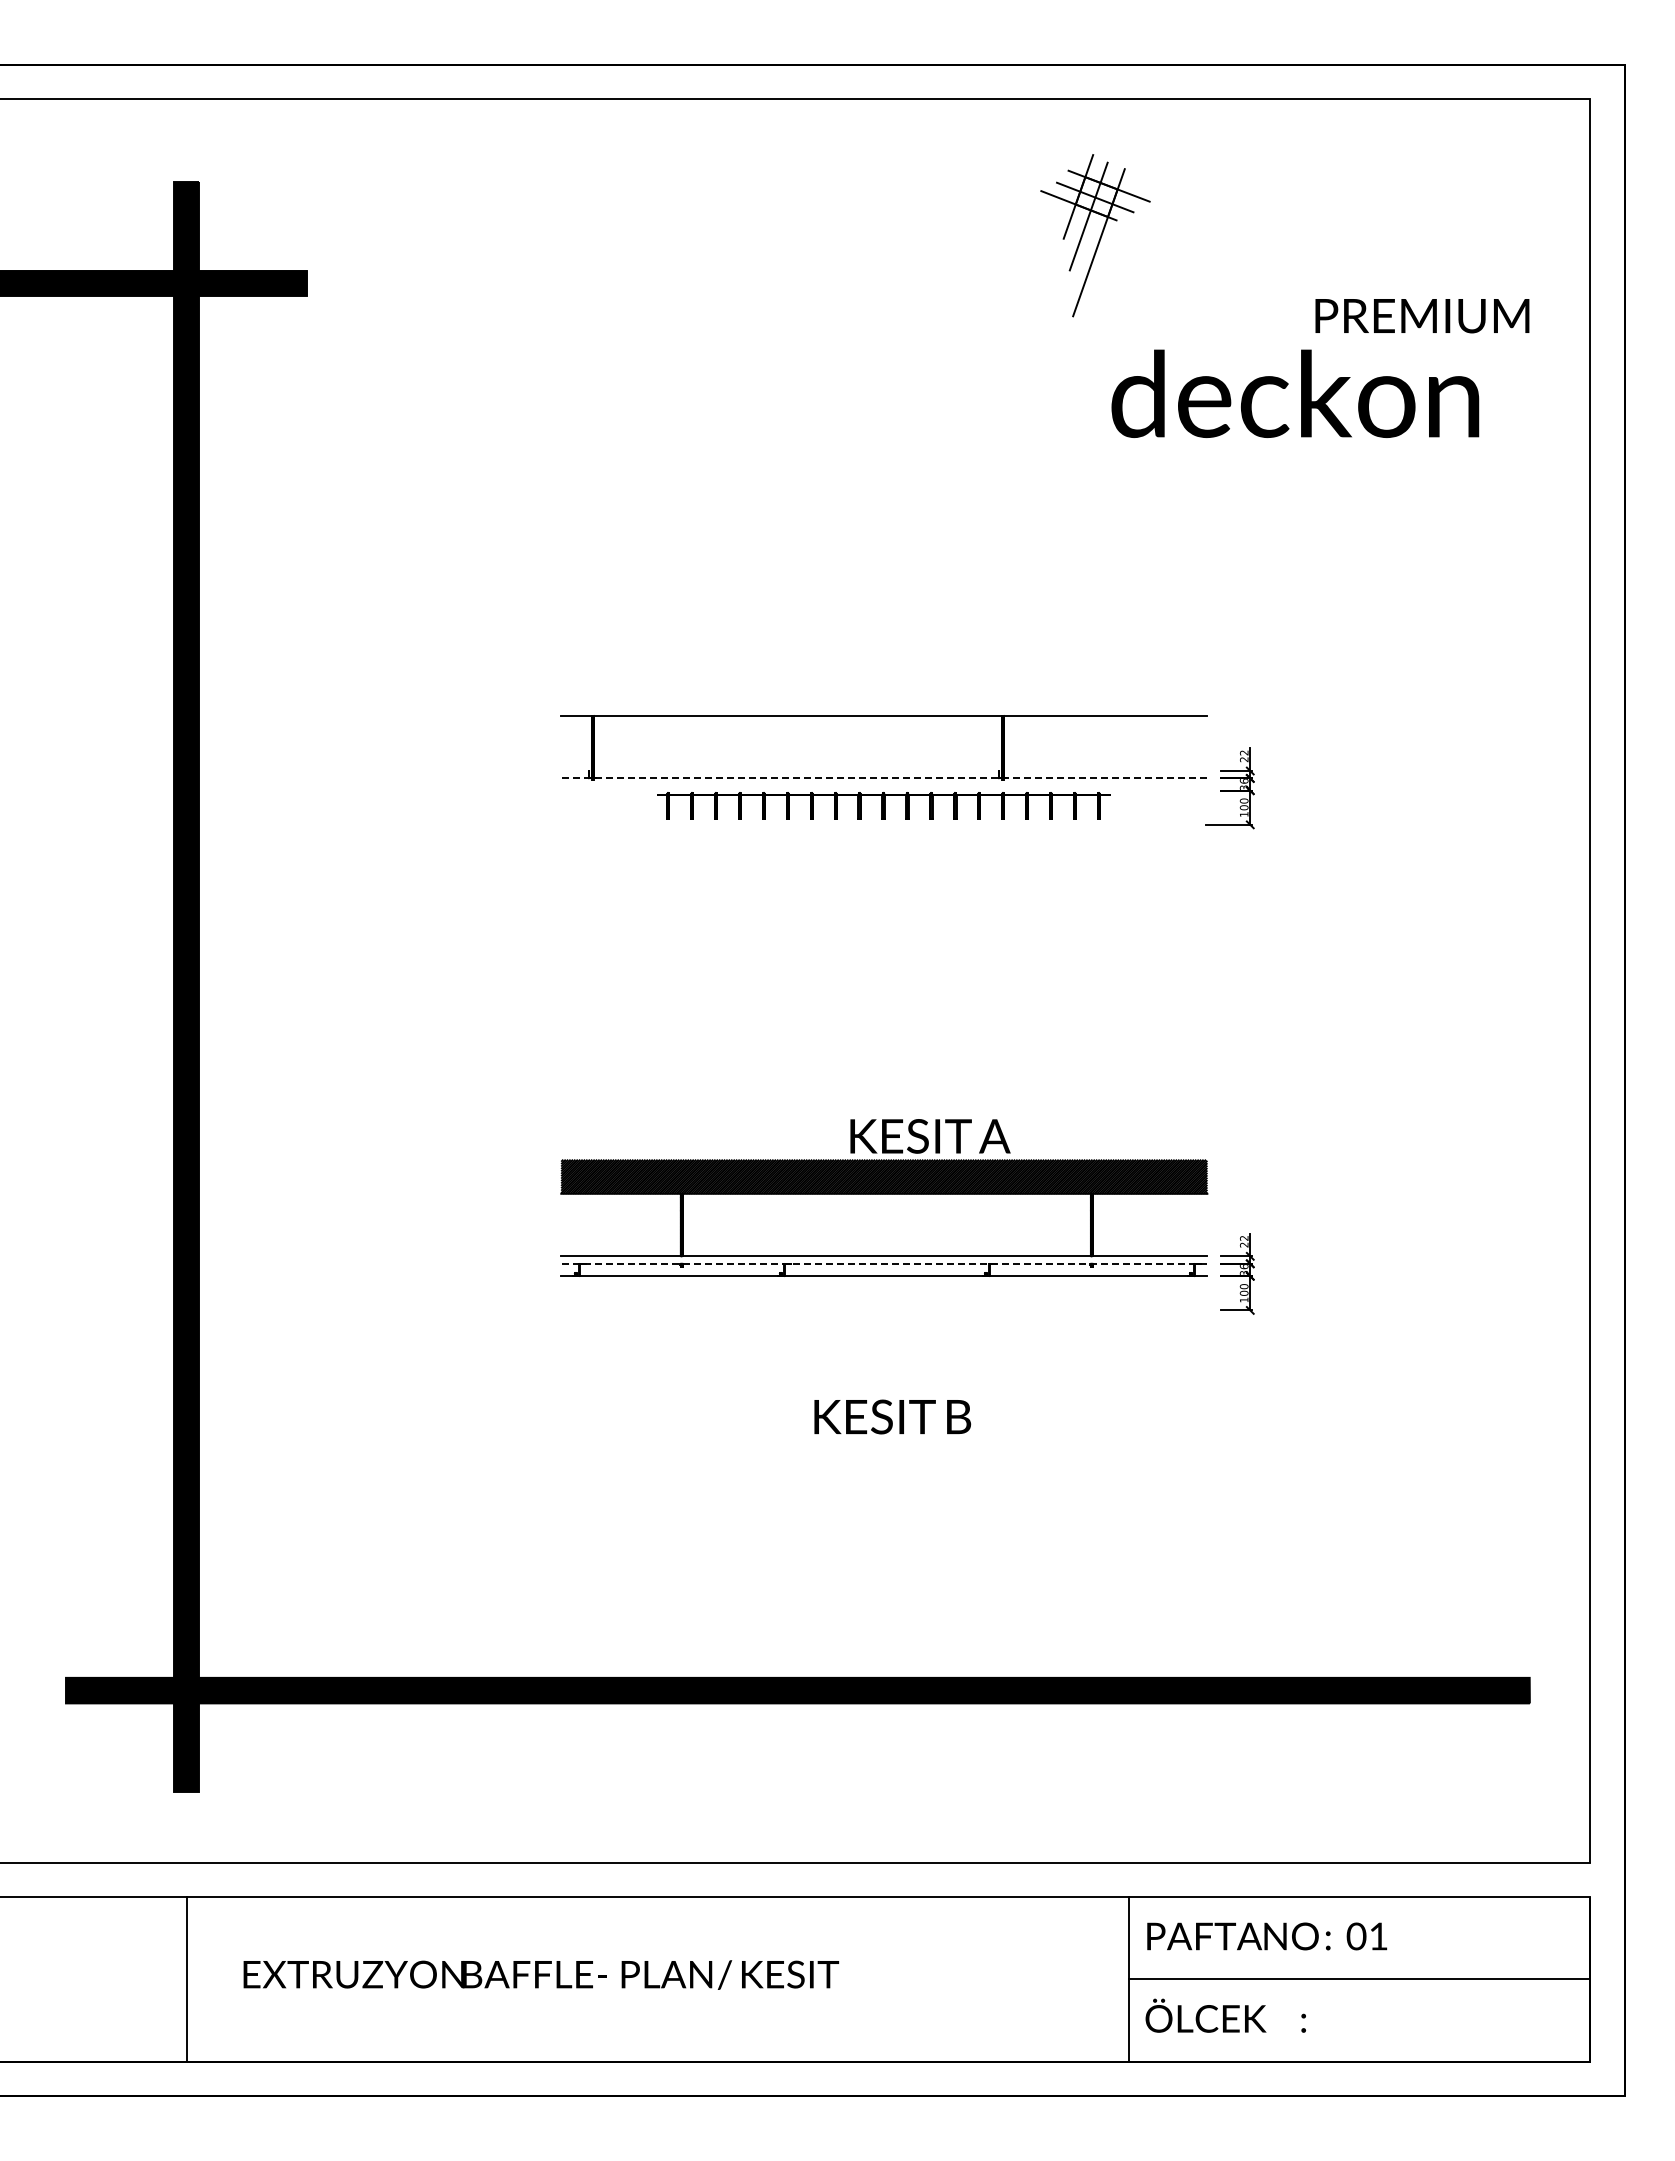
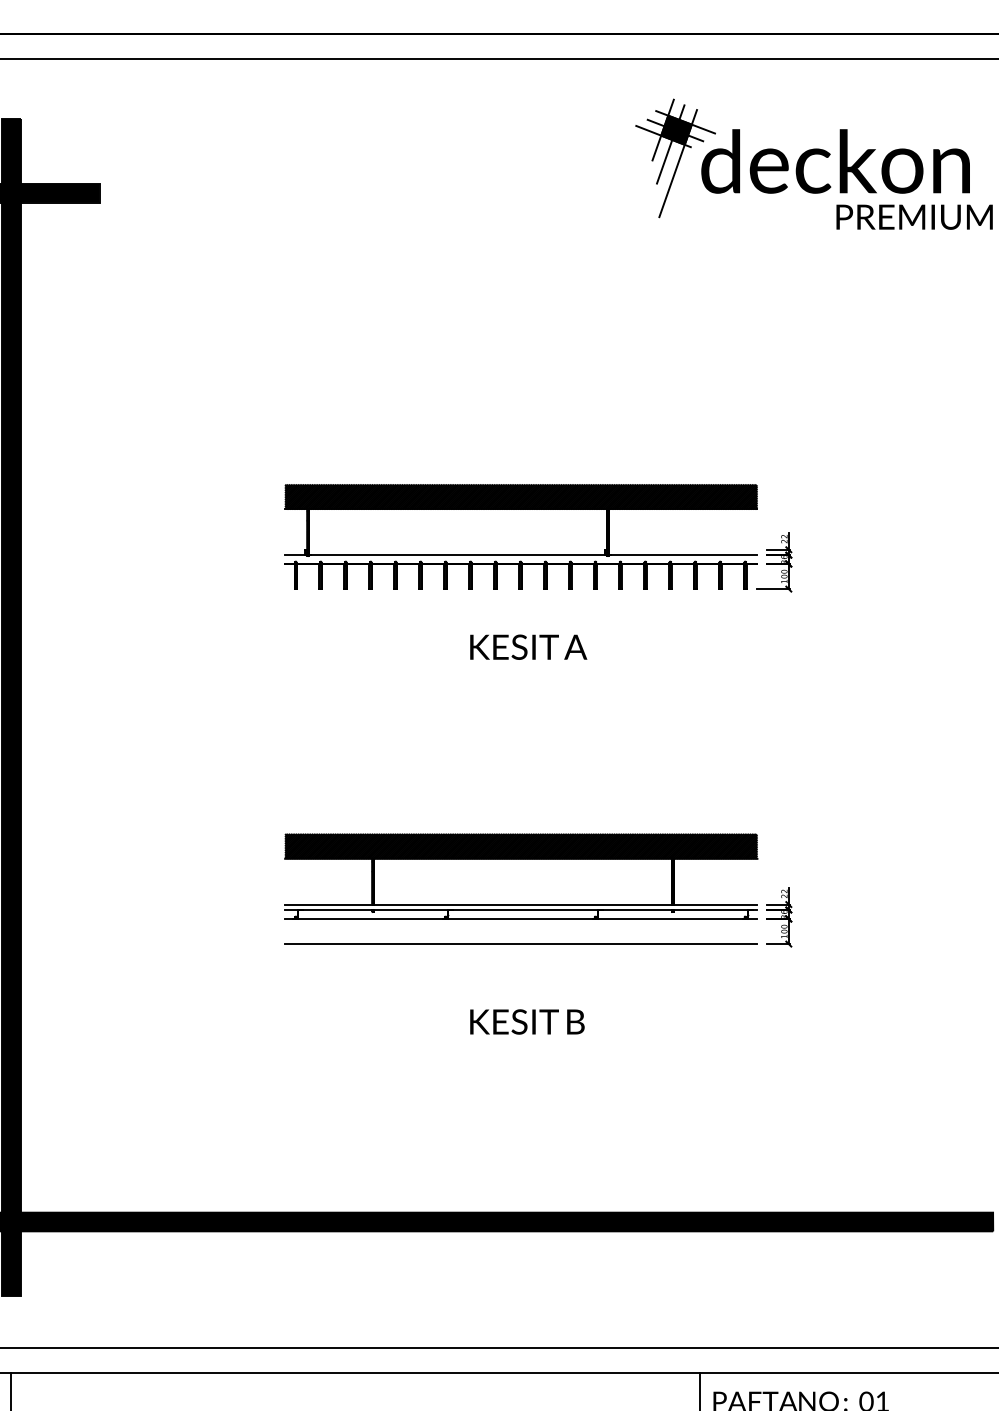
fill: (1096, 197) -> (676, 130), added
text: (1295, 393) -> (835, 161), moved
hatch: (884, 698) -> (521, 496), added
line: (883, 778) -> (520, 555), dashed -> solid
part: (883, 805) -> (520, 574), size x1.43
text: (930, 1136) -> (528, 647), moved
line: (883, 1263) -> (520, 909), dashed -> solid
line: (884, 1310) -> (521, 944), added

